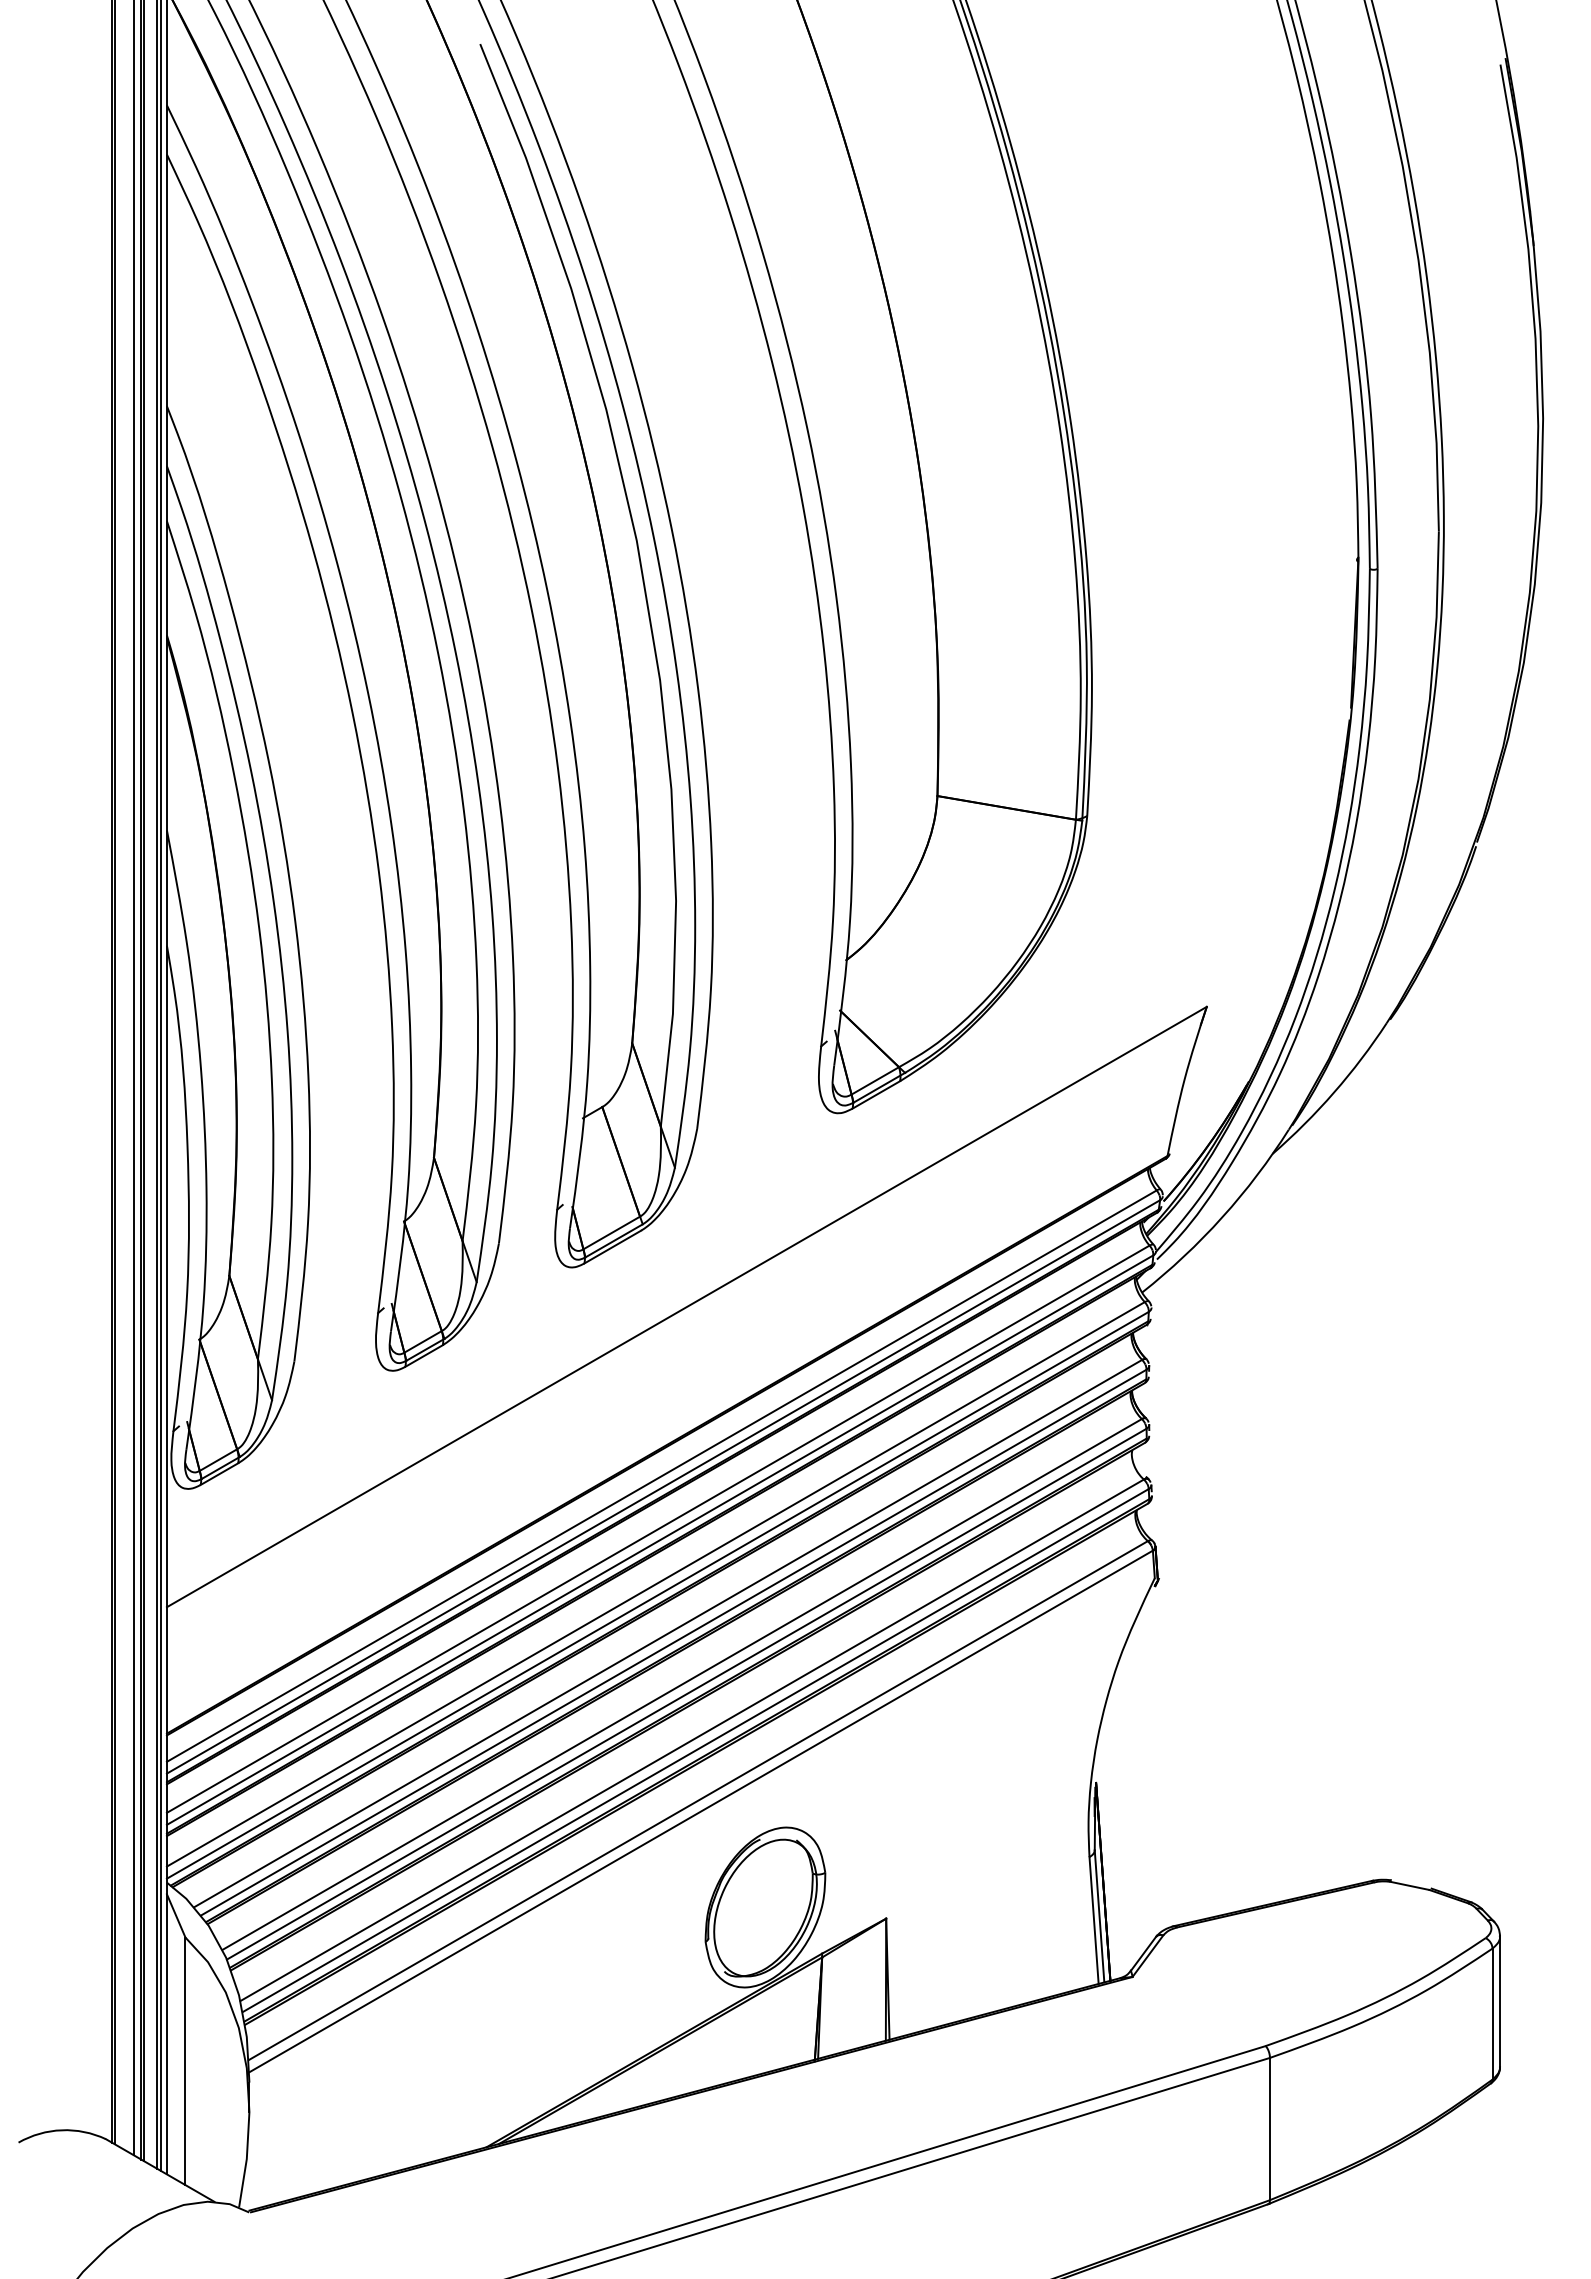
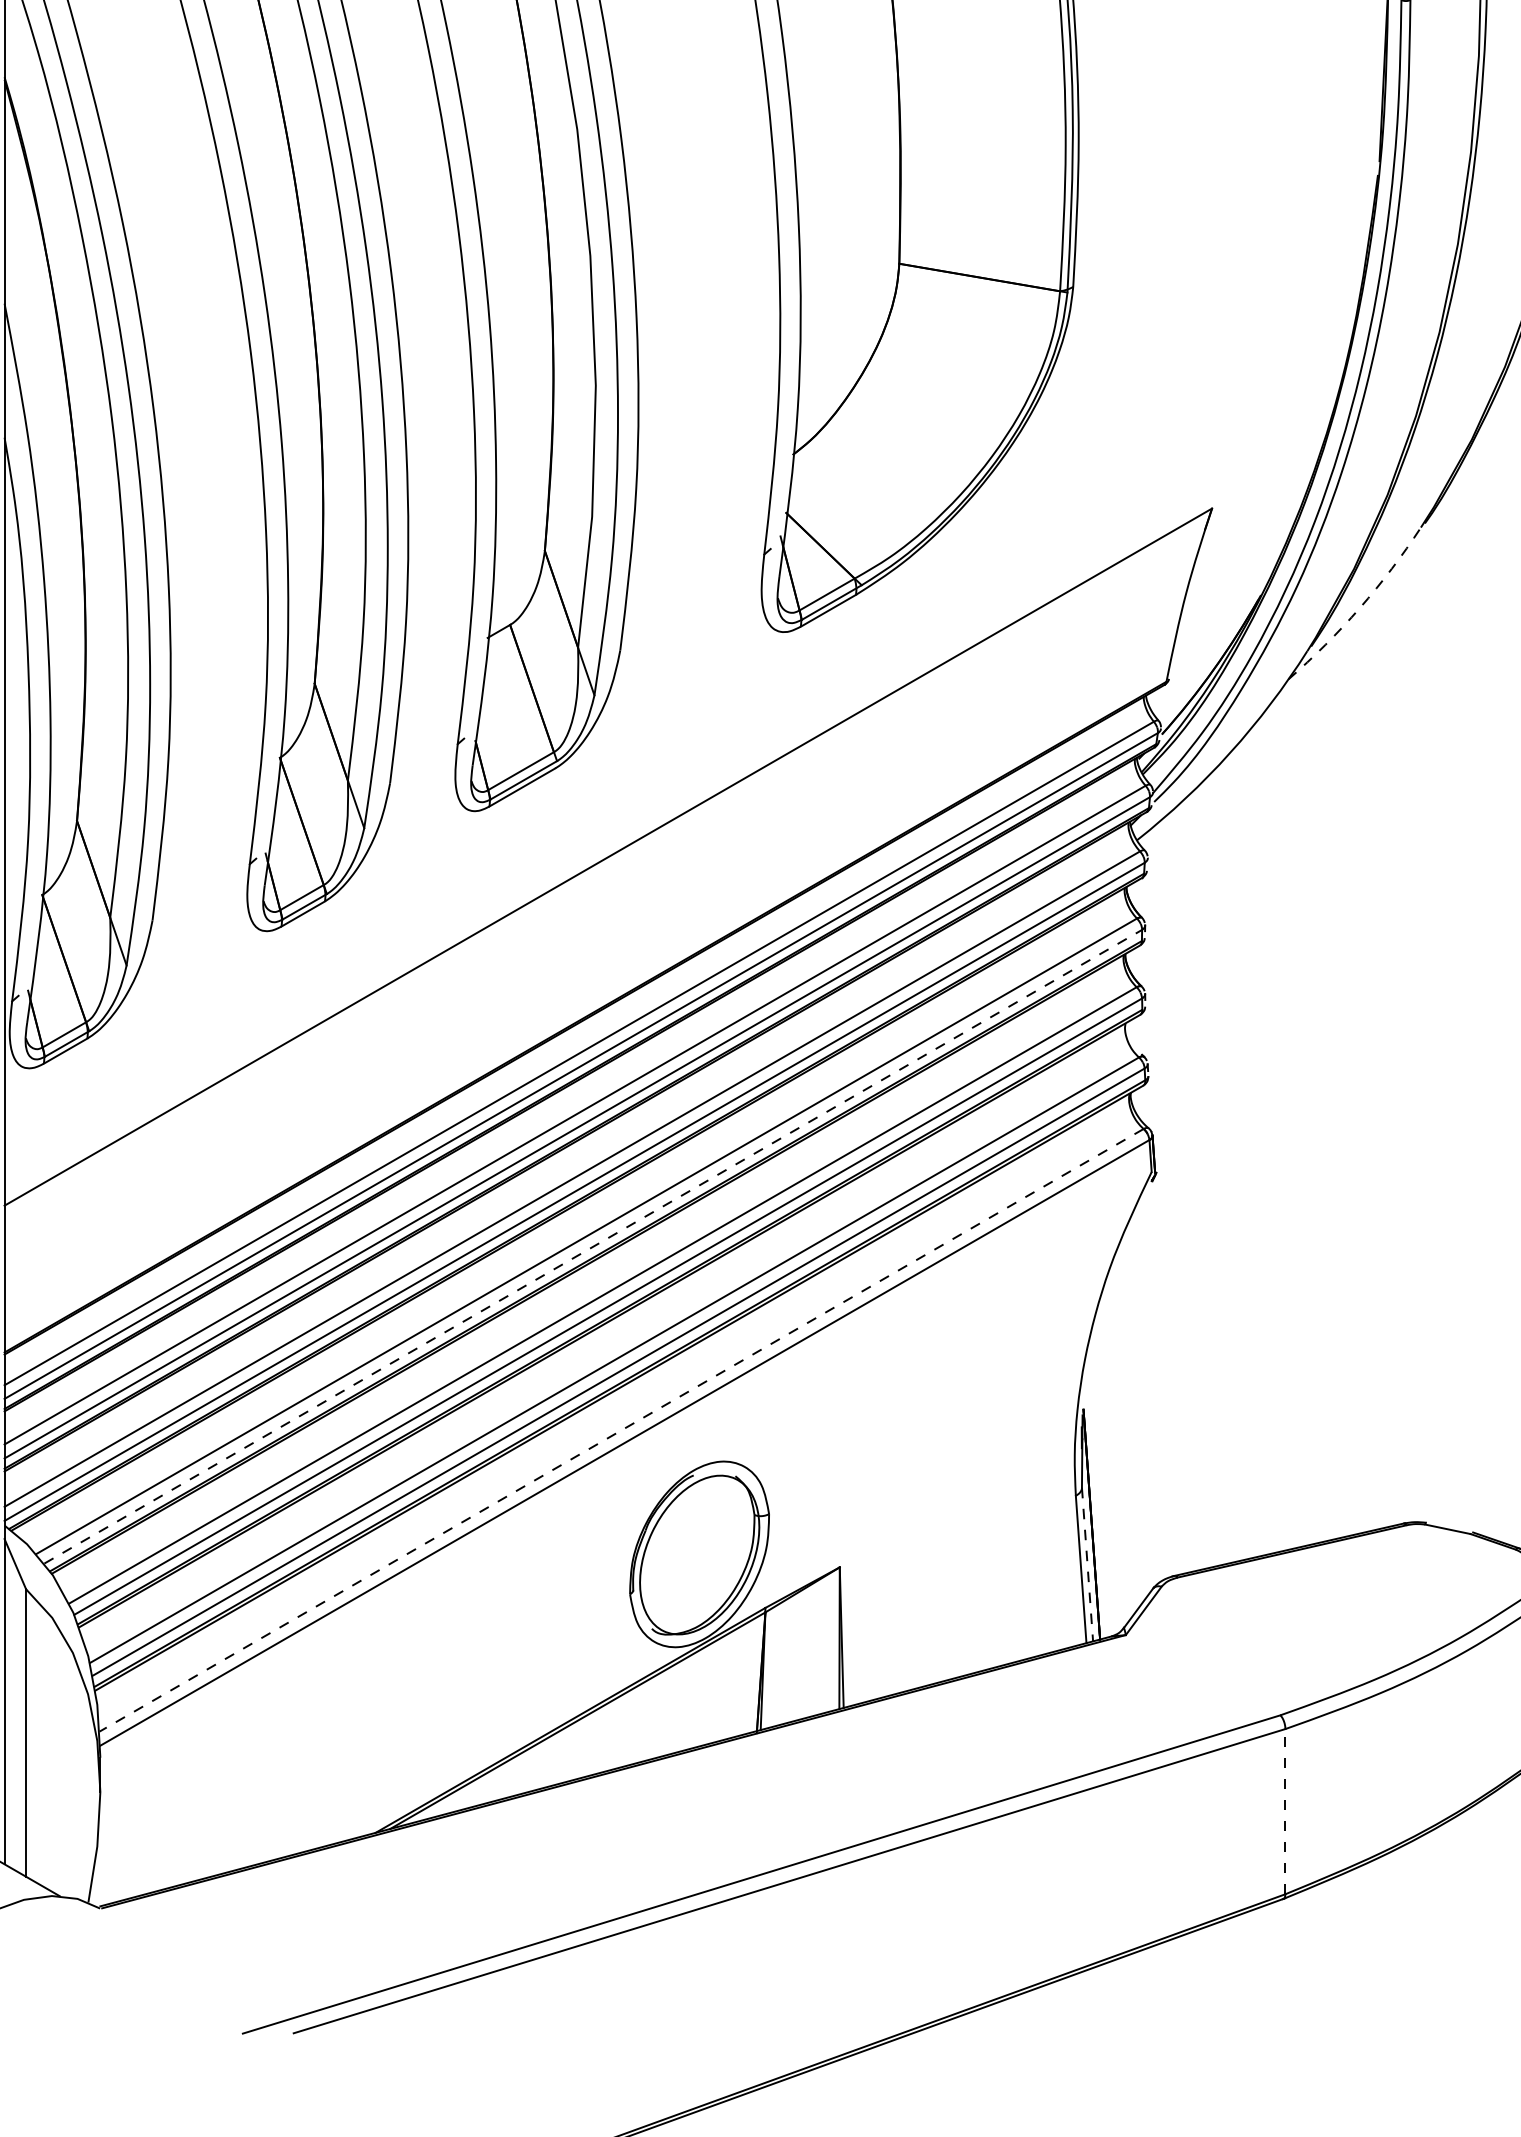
arc: (1334, 1092) -> (1360, 608), solid -> dashed
line: (673, 1642) -> (592, 1246), solid -> dashed
line: (697, 1800) -> (620, 1430), solid -> dashed
line: (1099, 1916) -> (1087, 1564), solid -> dashed
line: (1269, 2128) -> (1284, 1811), solid -> dashed

